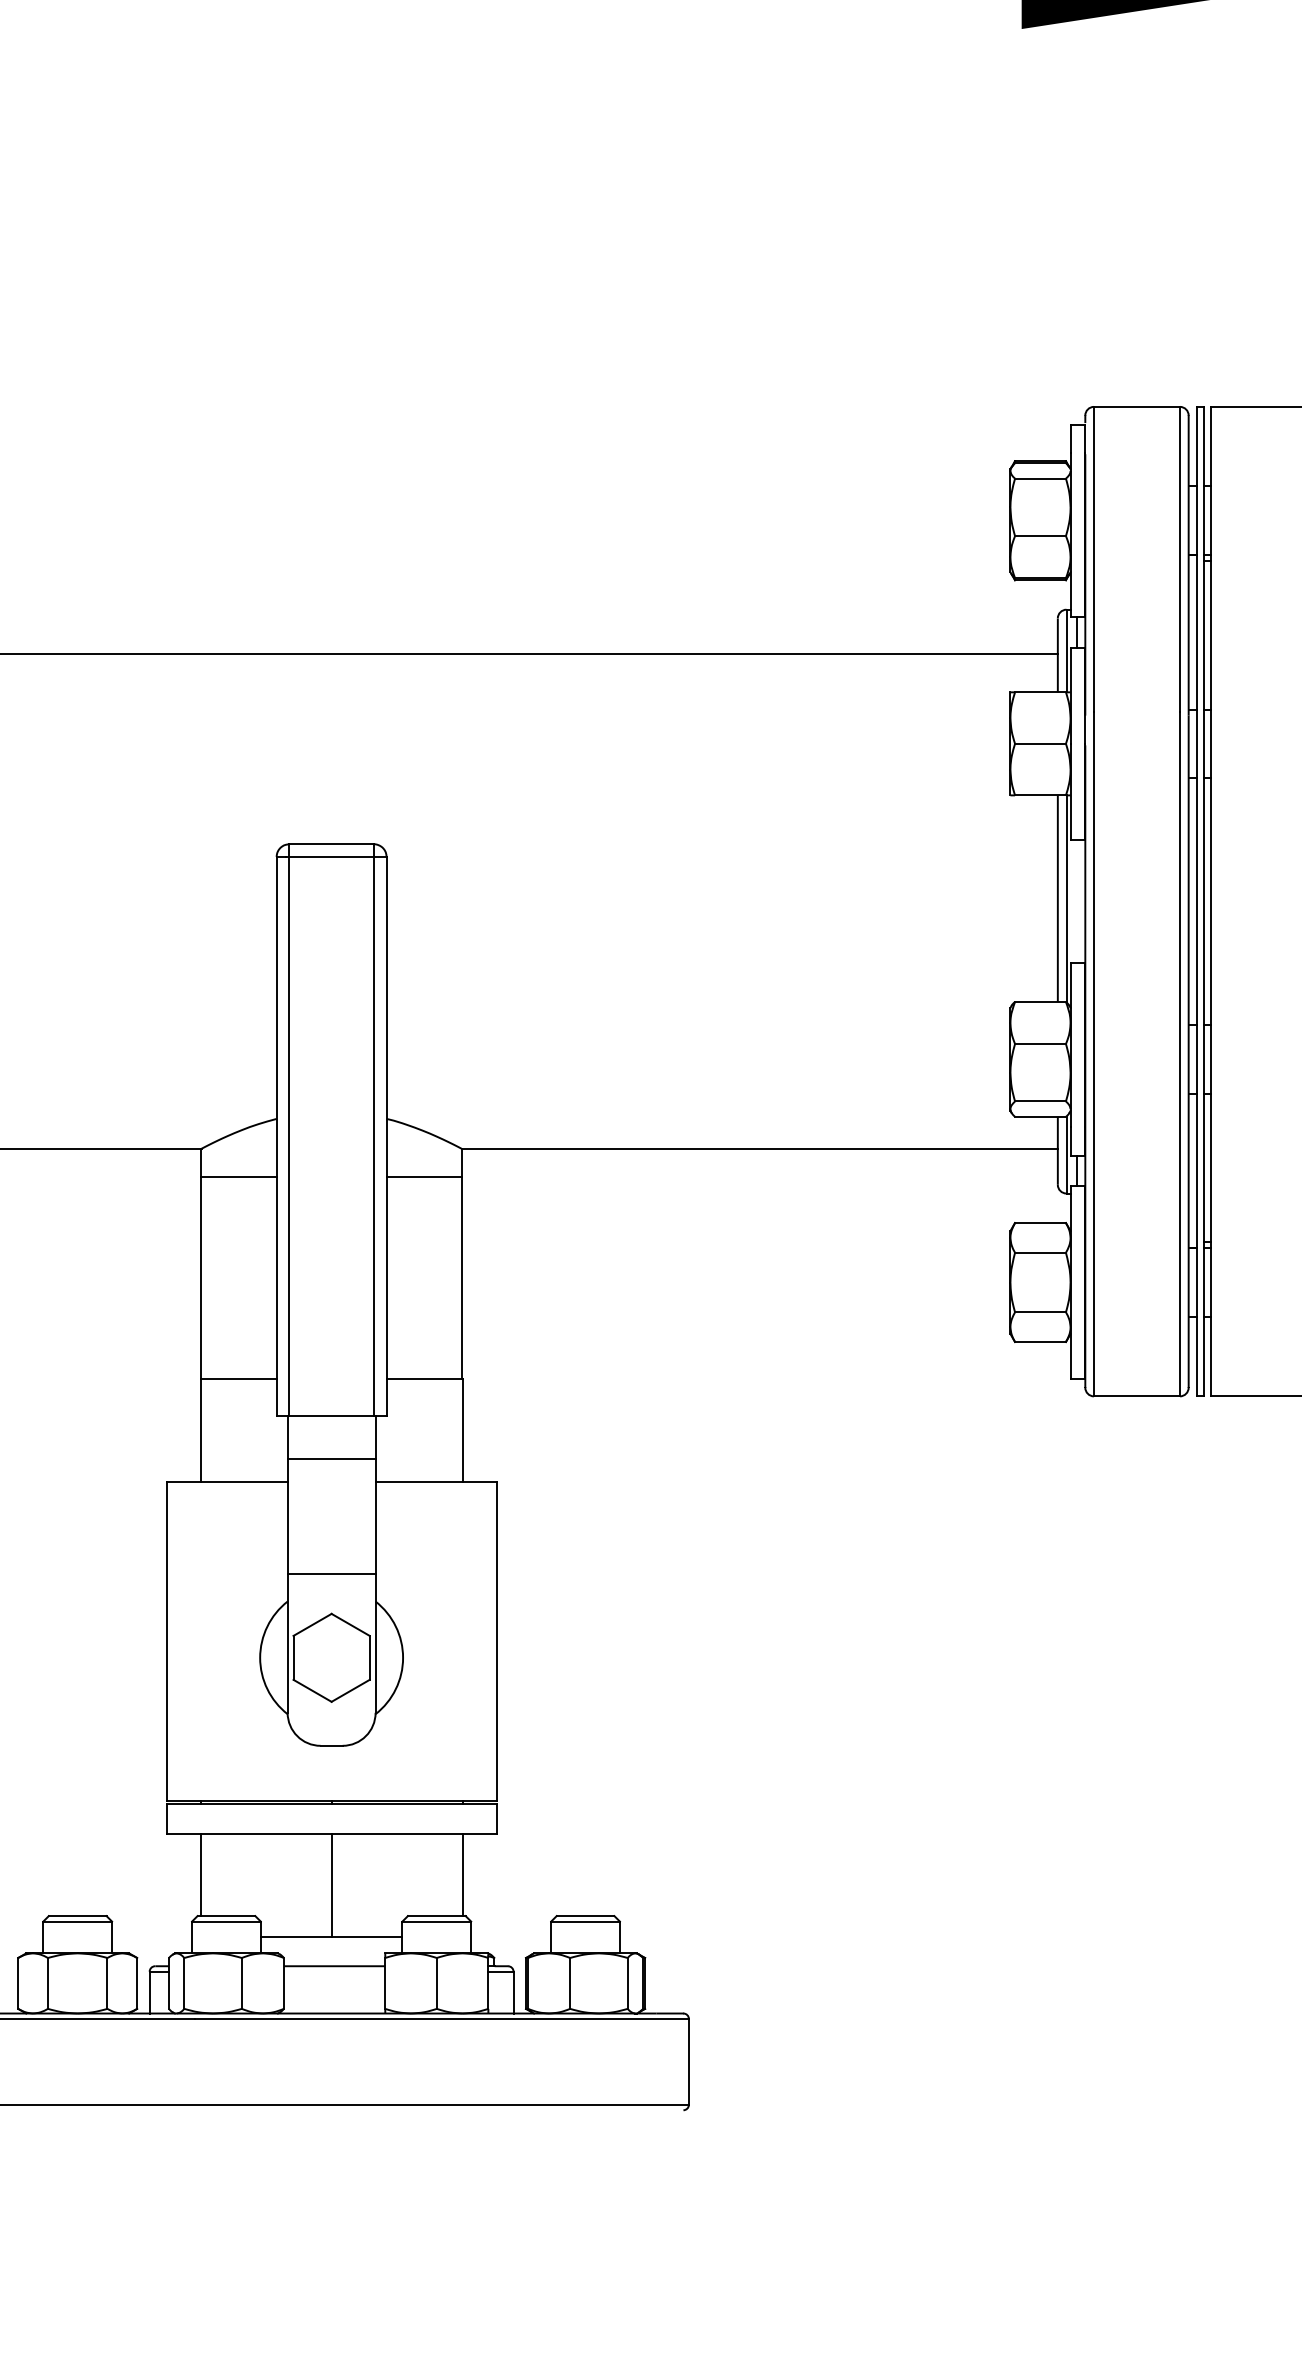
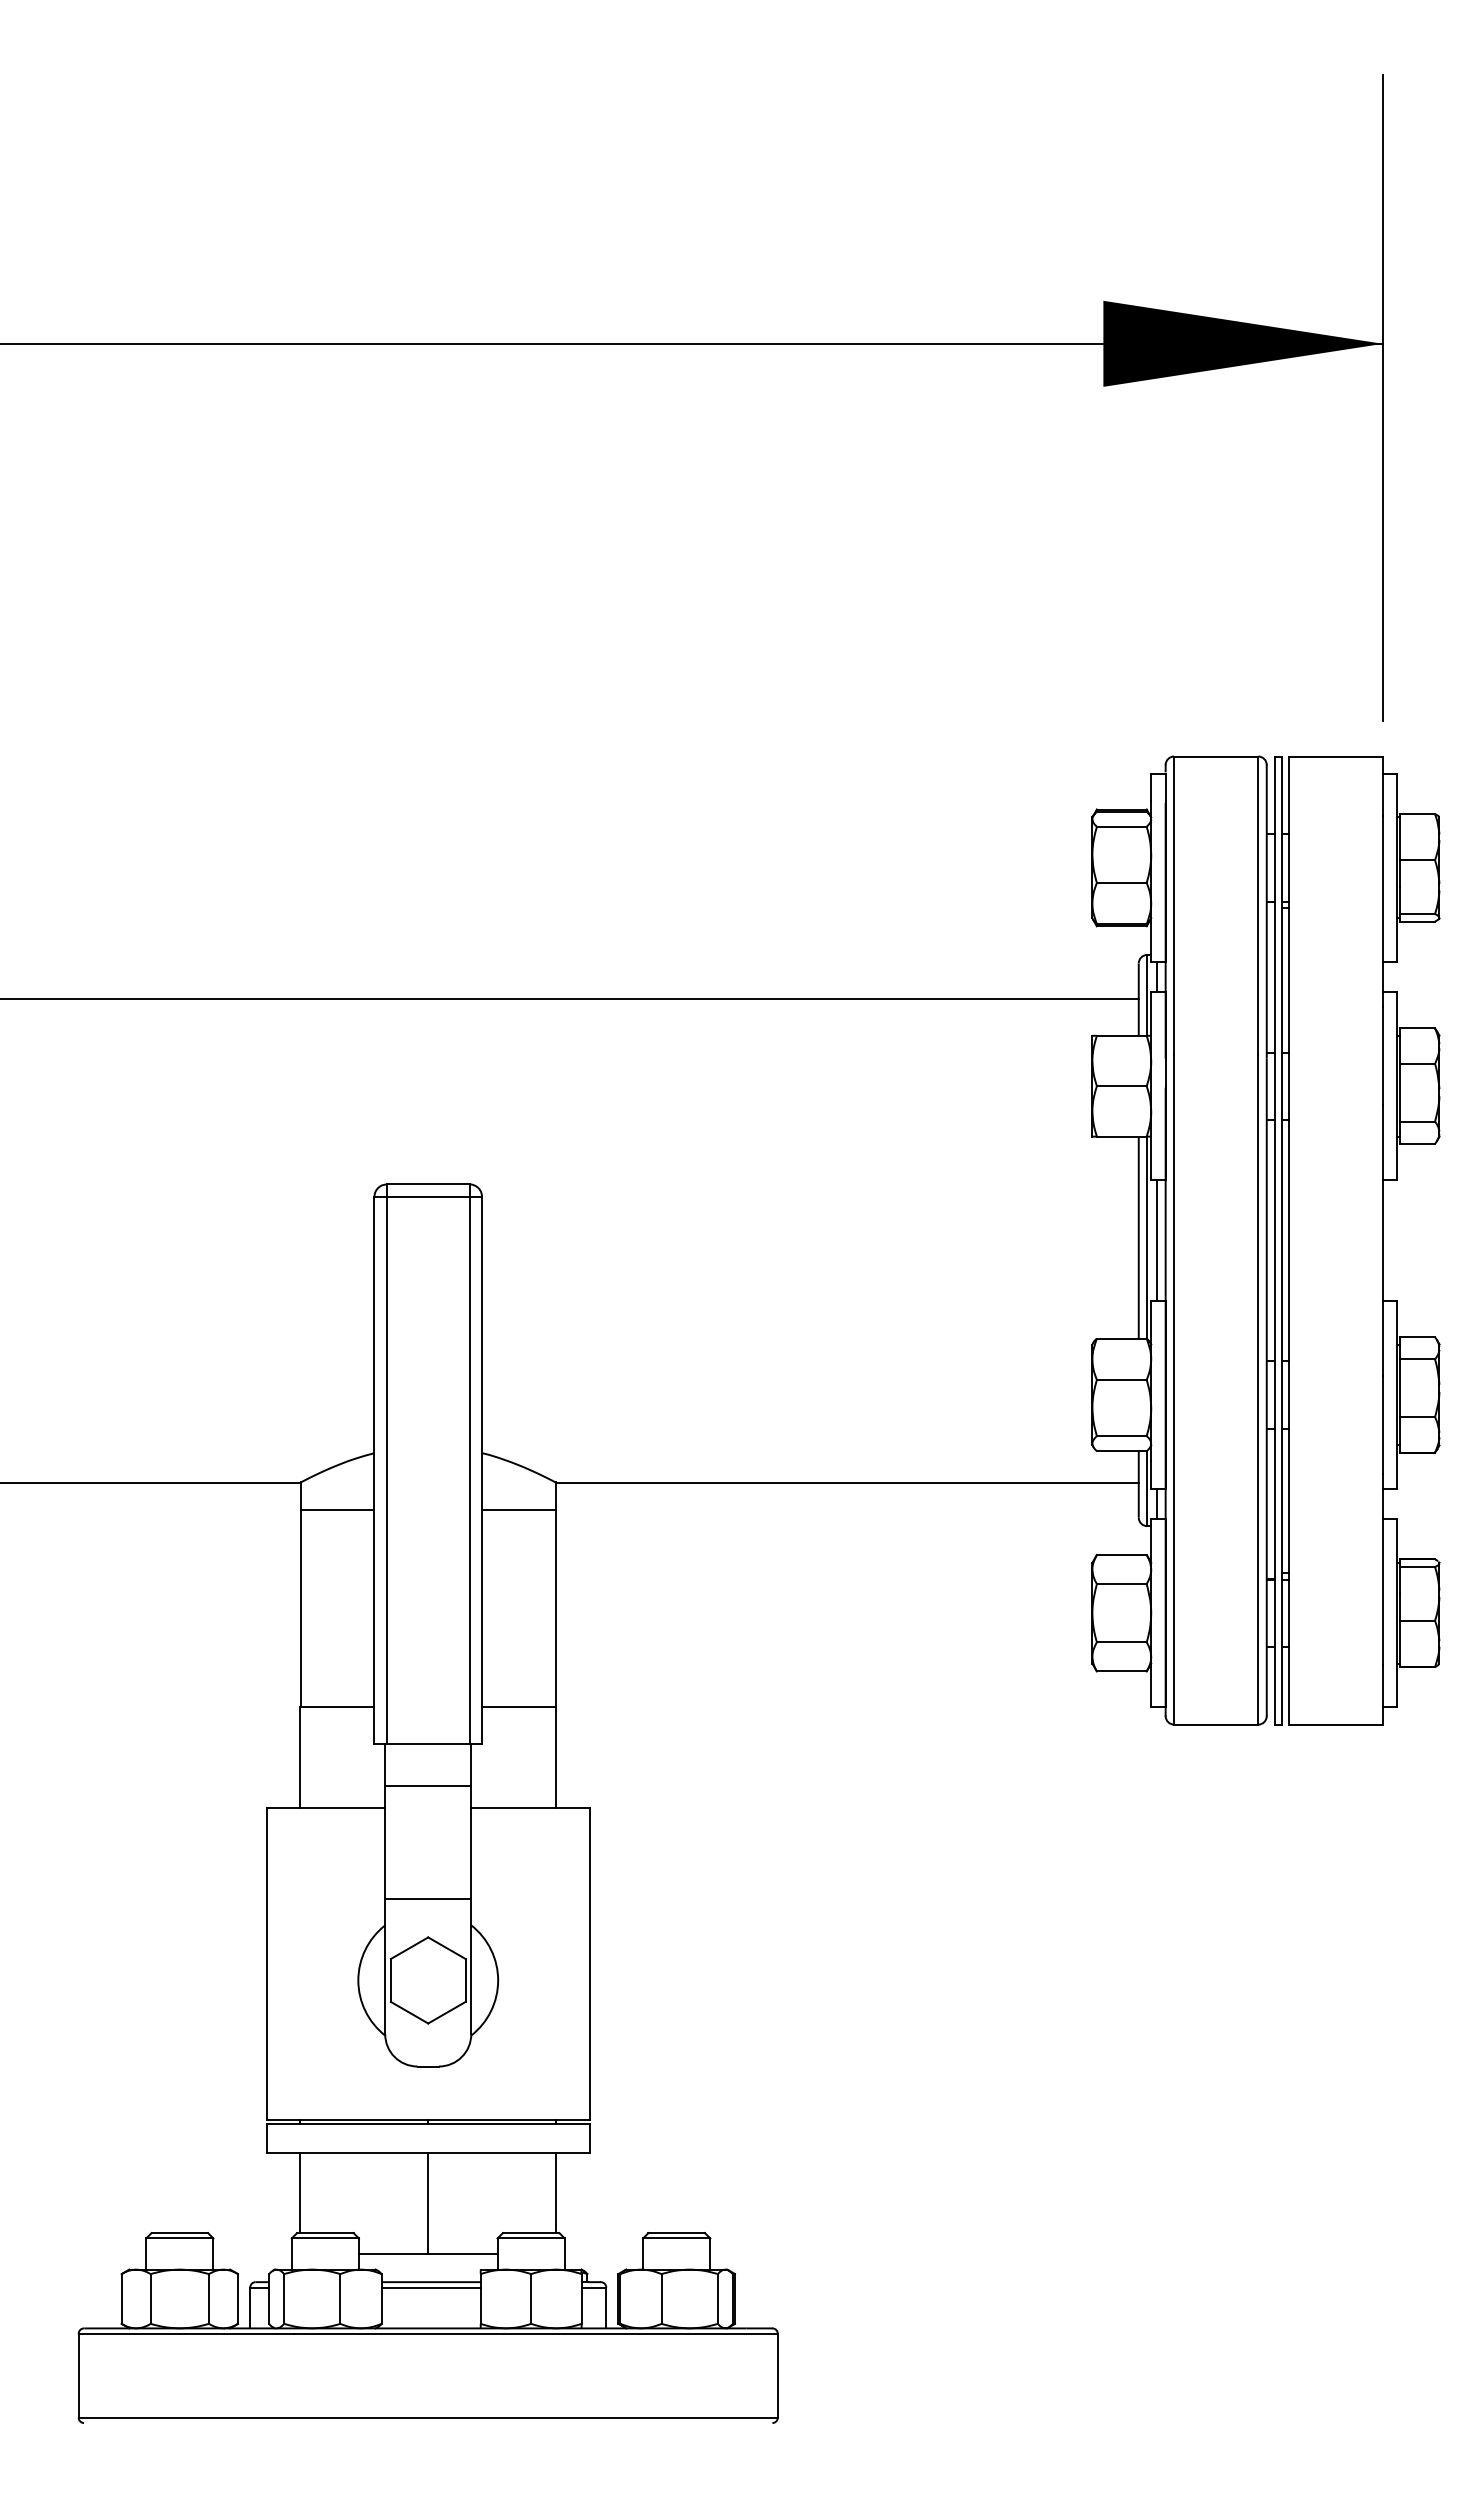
line: (1076, 901) -> (1157, 1240), added
line: (333, 1971) -> (430, 2287), added

